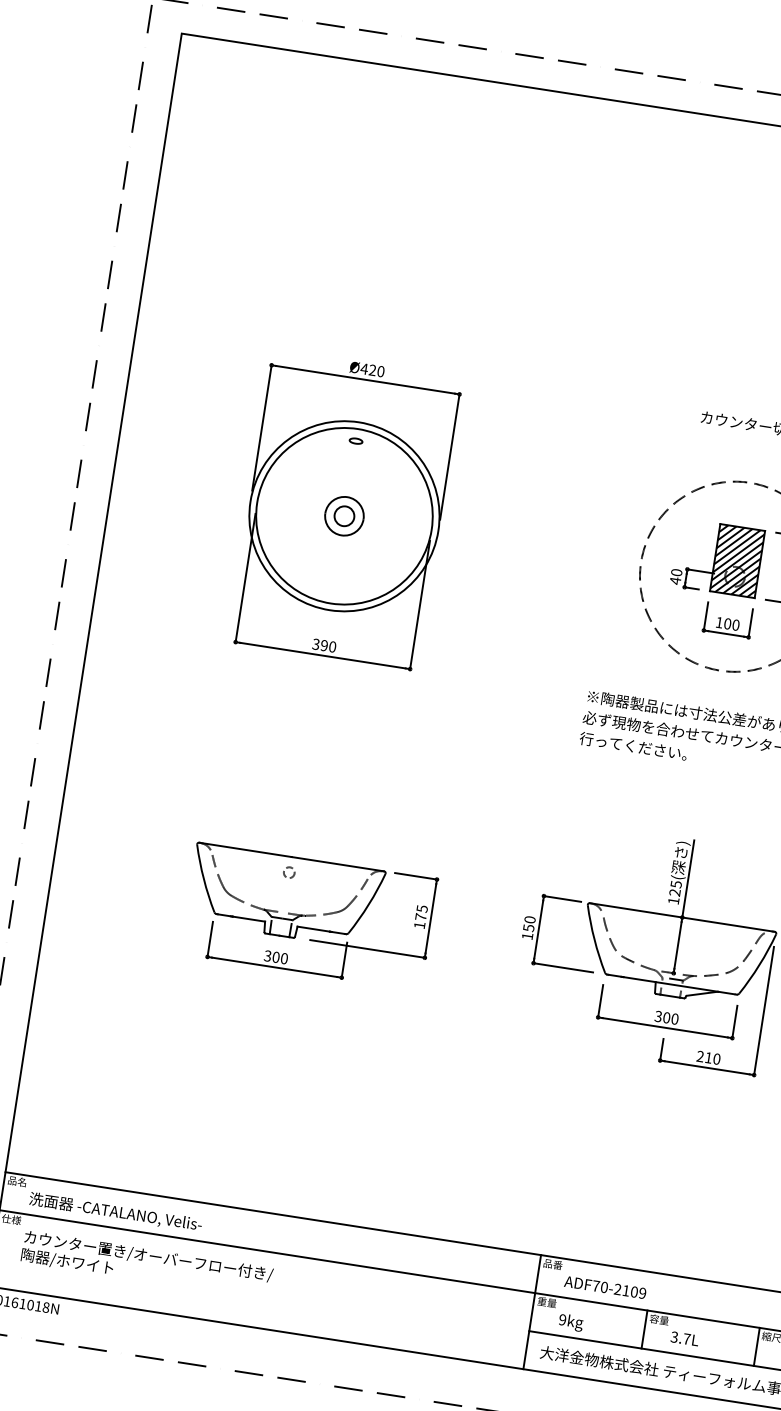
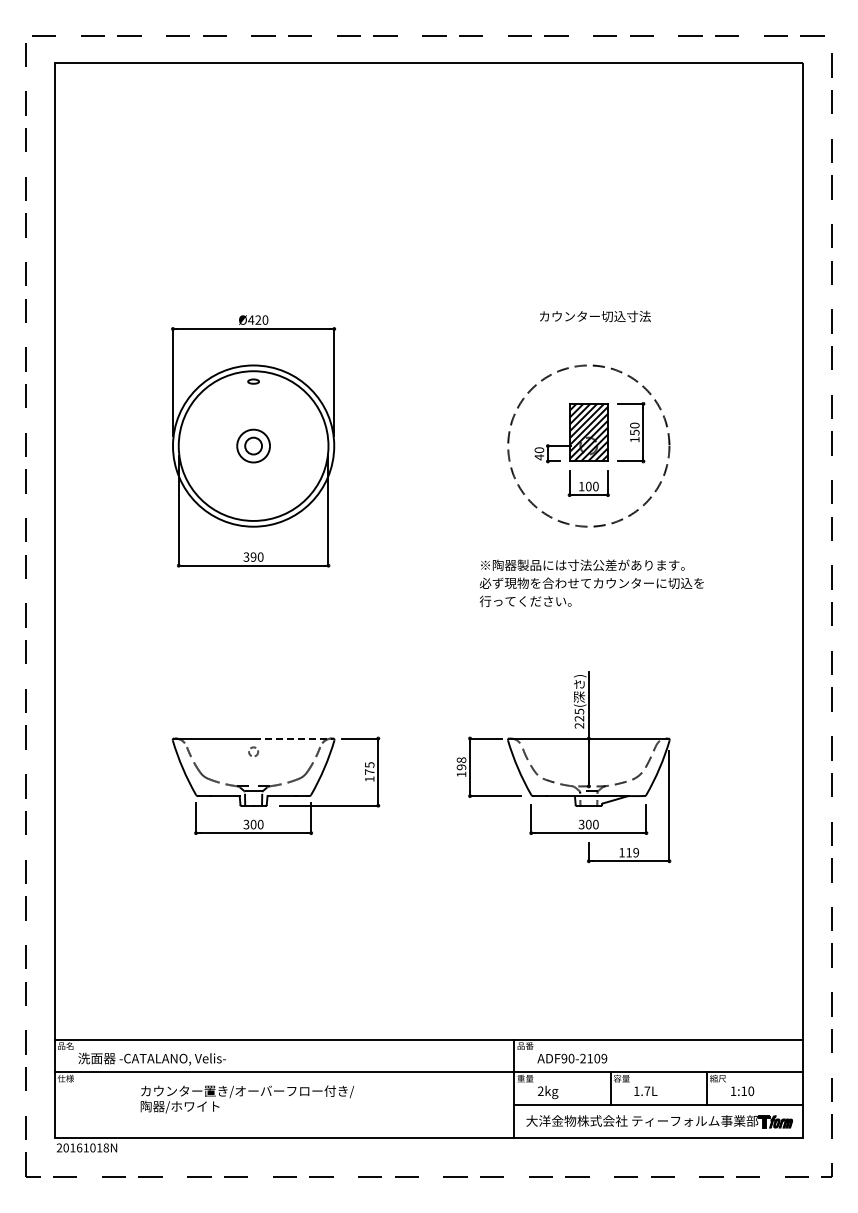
line: (338, 864) -> (293, 738), solid -> dashed
text: (673, 900) -> (579, 725), 125( -> 225(
text: (529, 923) -> (461, 763), 150 -> 198
text: (708, 1057) -> (628, 852), 210 -> 119
text: (146, 1265) -> (246, 1099), moved
text: (596, 1286) -> (564, 1058), ADF70-2109 -> ADF90-2109
text: (562, 1320) -> (540, 1091), 9kg -> 2kg
text: (674, 1337) -> (636, 1091), 3.7L -> 1.7L

